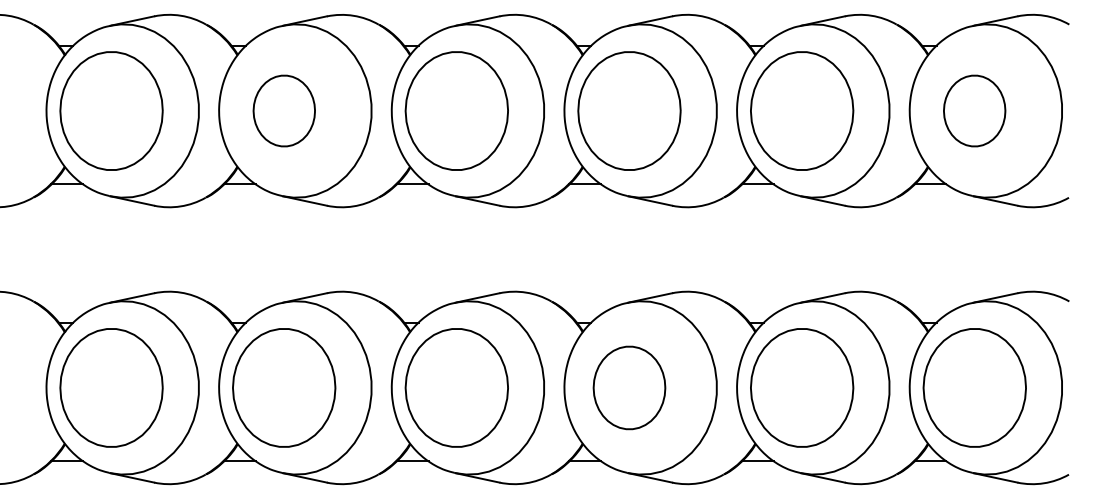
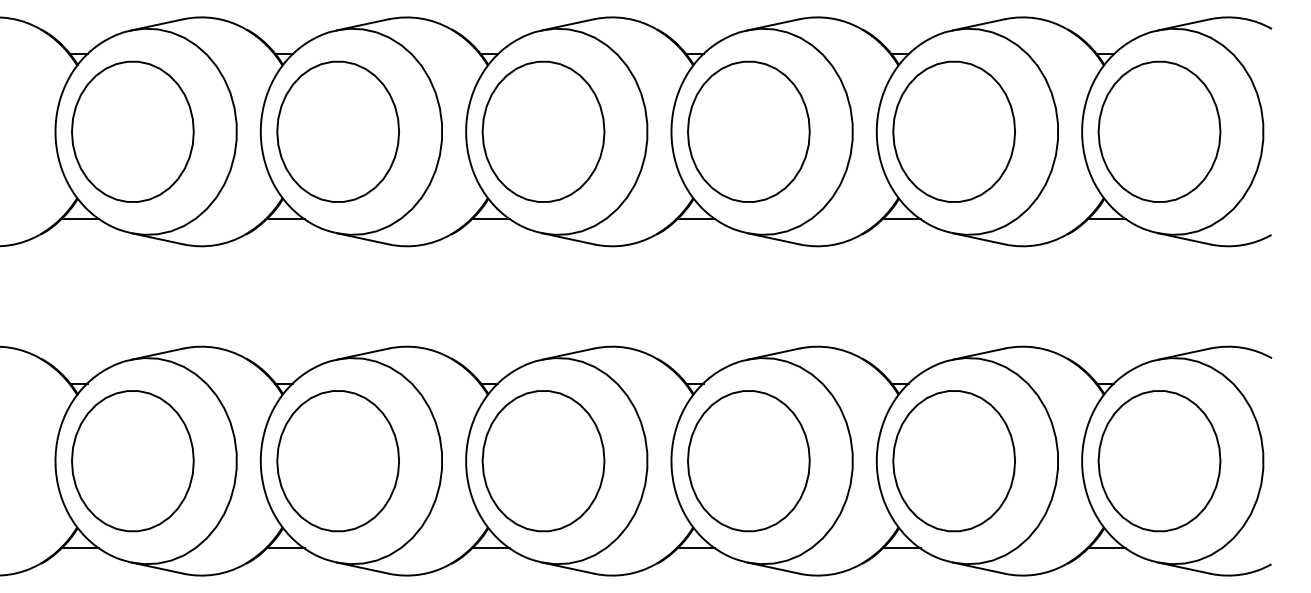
part: (284, 110) -> (338, 131), size x1.67
part: (974, 110) -> (1159, 131), size x1.67
part: (629, 387) -> (748, 460), size x1.43

